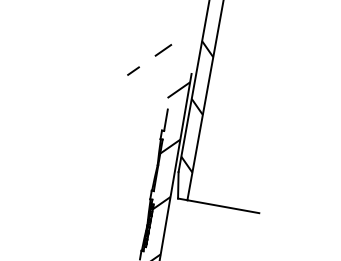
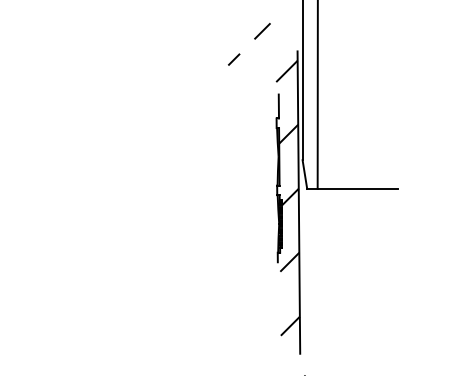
hatch: (196, 106) -> (309, 85), removed

